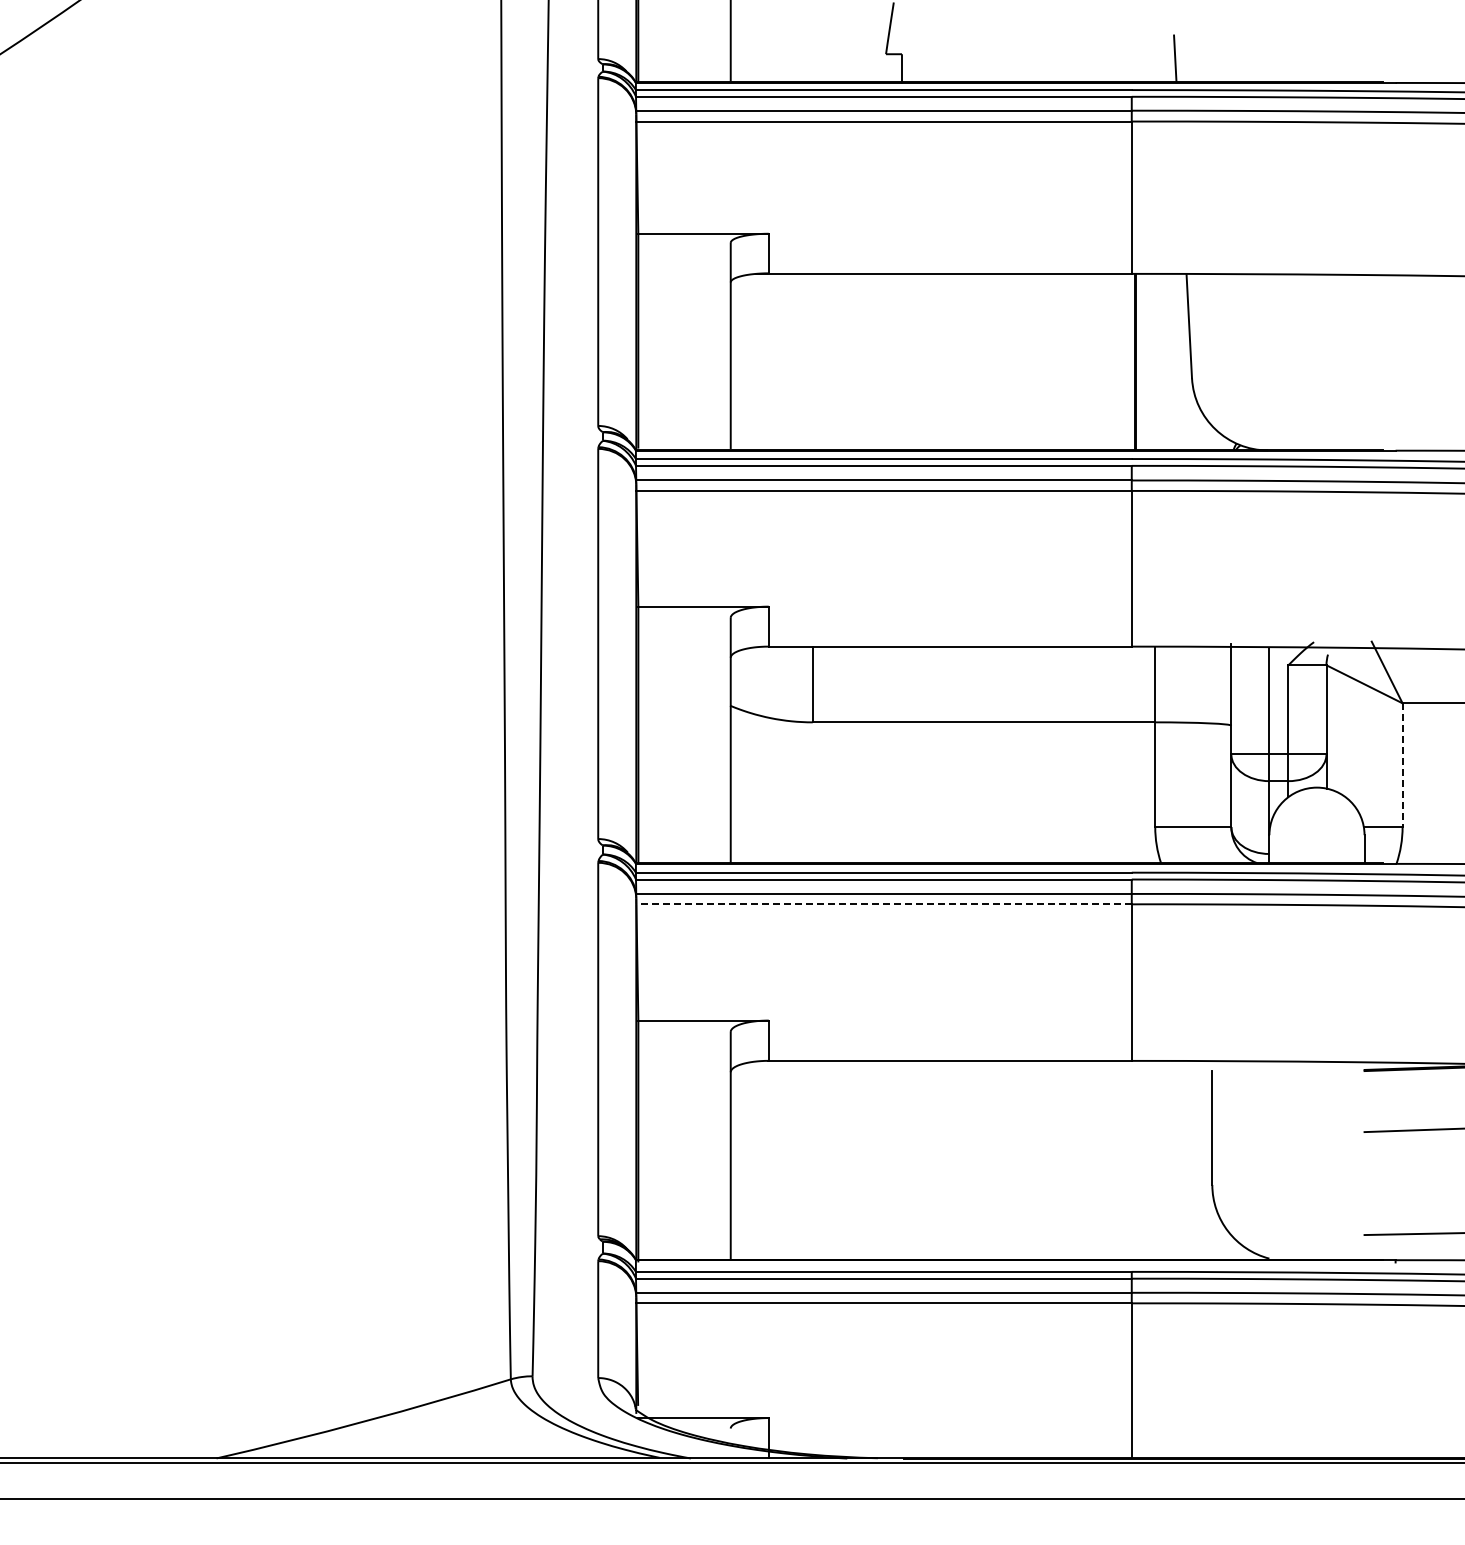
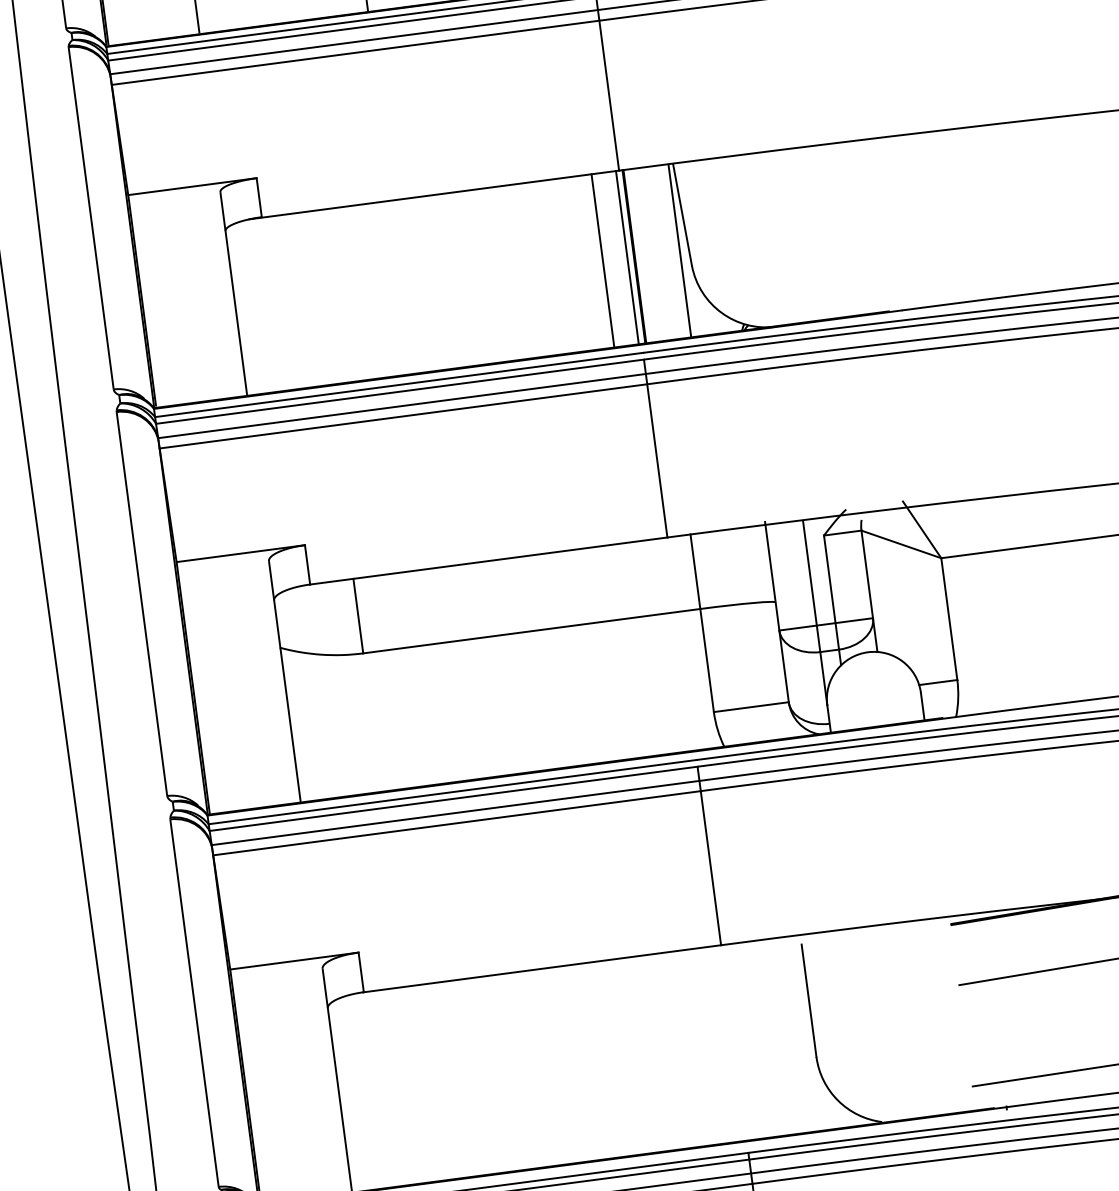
line: (1128, 360) -> (627, 256), added
line: (1103, 361) -> (602, 260), added
line: (1181, 361) -> (679, 250), added
line: (1402, 765) -> (949, 619), dashed -> solid
line: (884, 904) -> (457, 823), dashed -> solid

